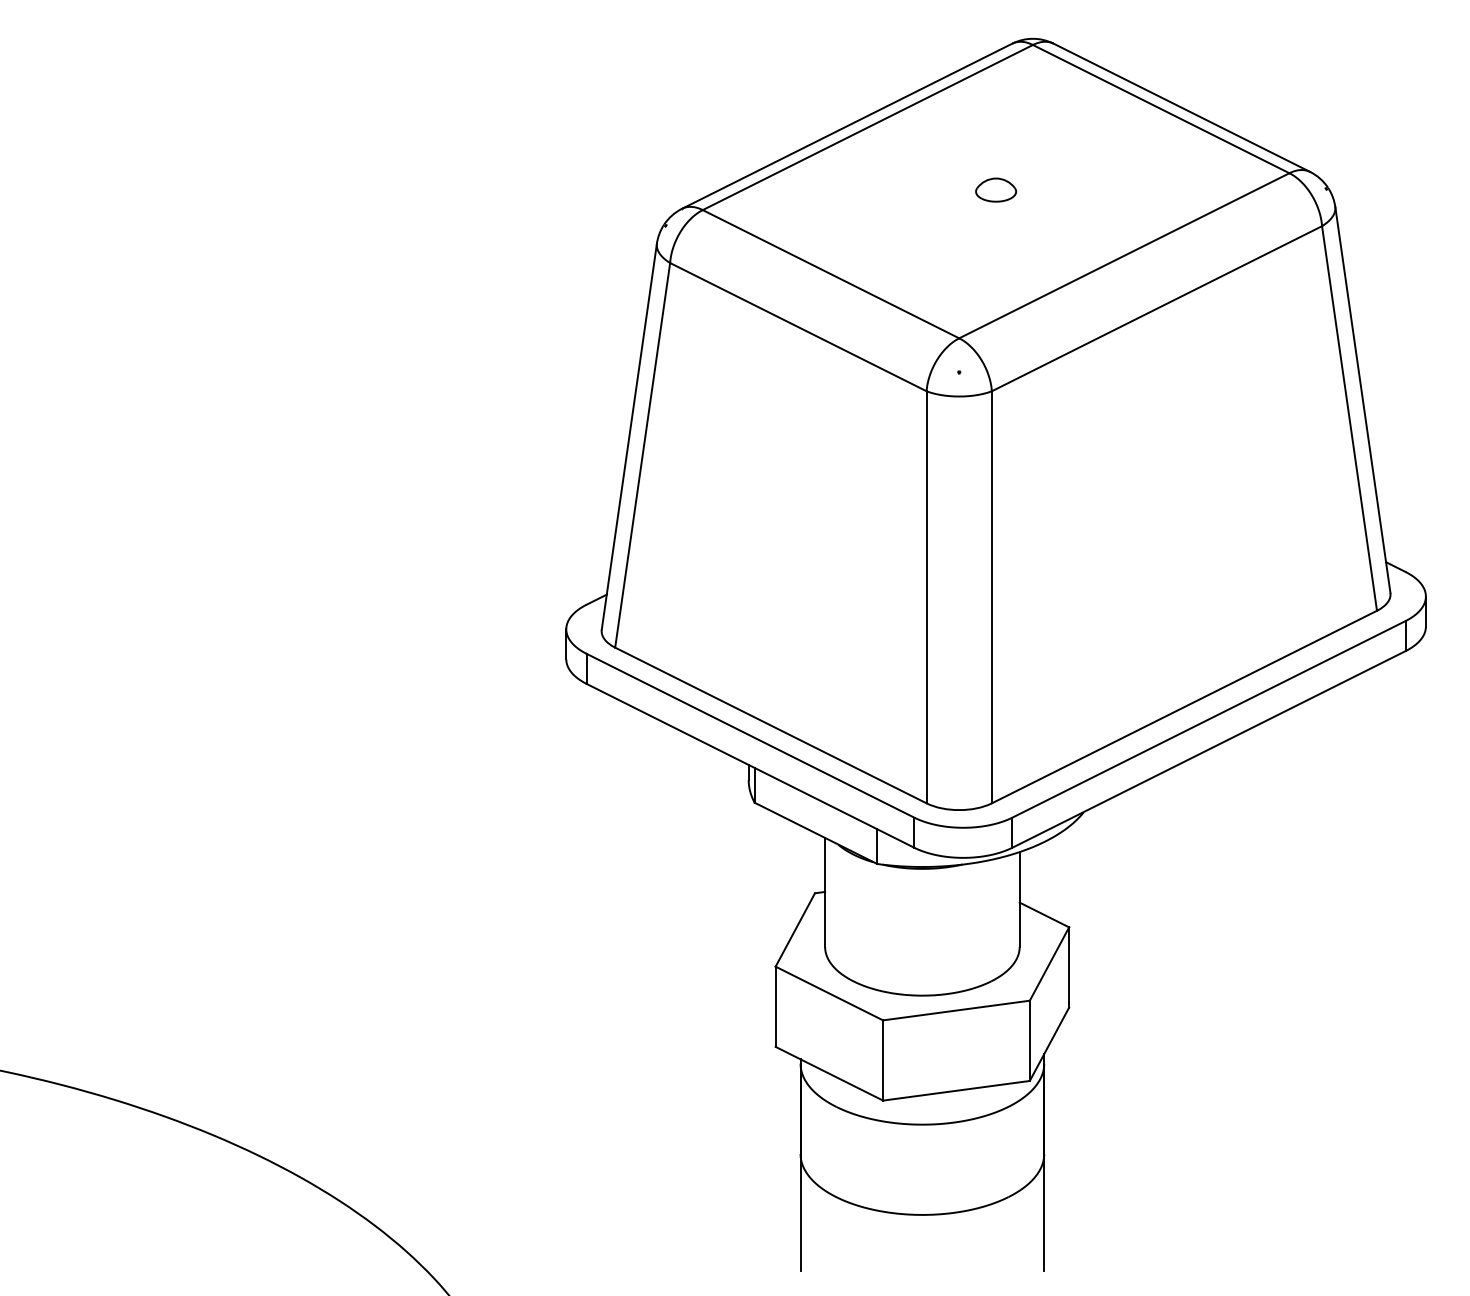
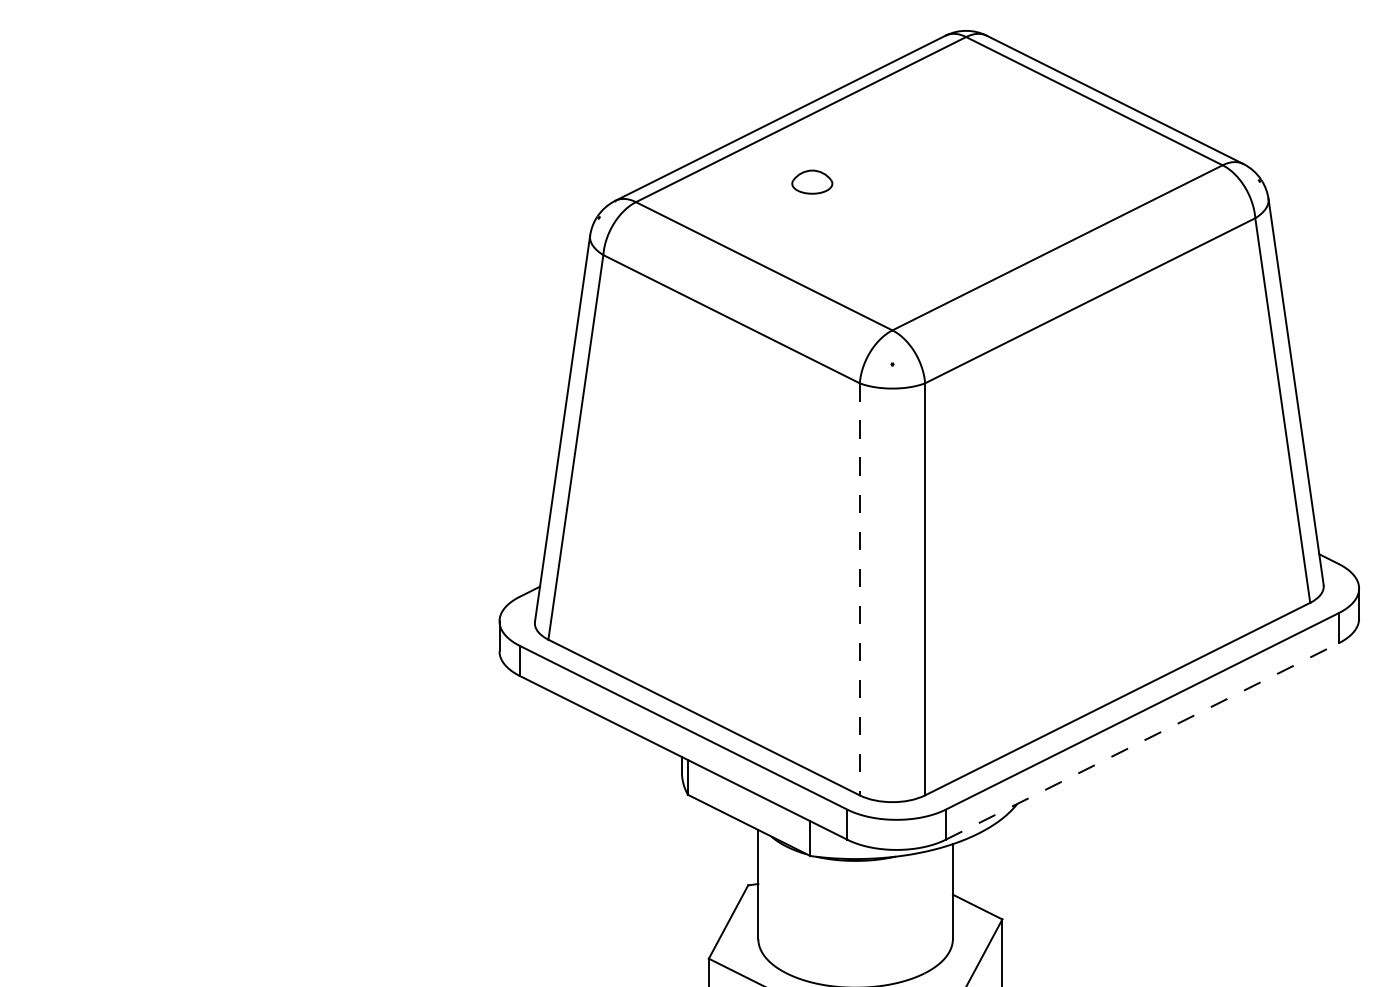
part: (996, 189) -> (812, 181), moved
line: (926, 597) -> (859, 589), solid -> dashed
line: (1209, 749) -> (1142, 741), solid -> dashed

